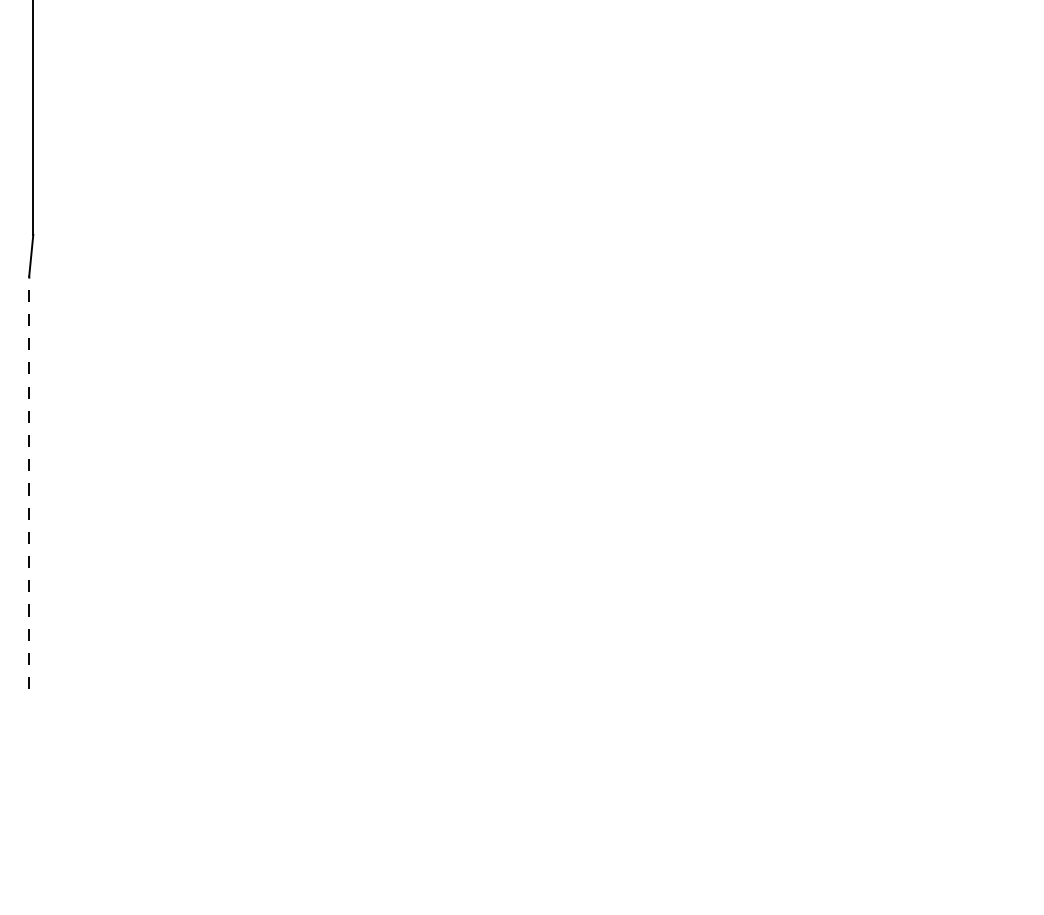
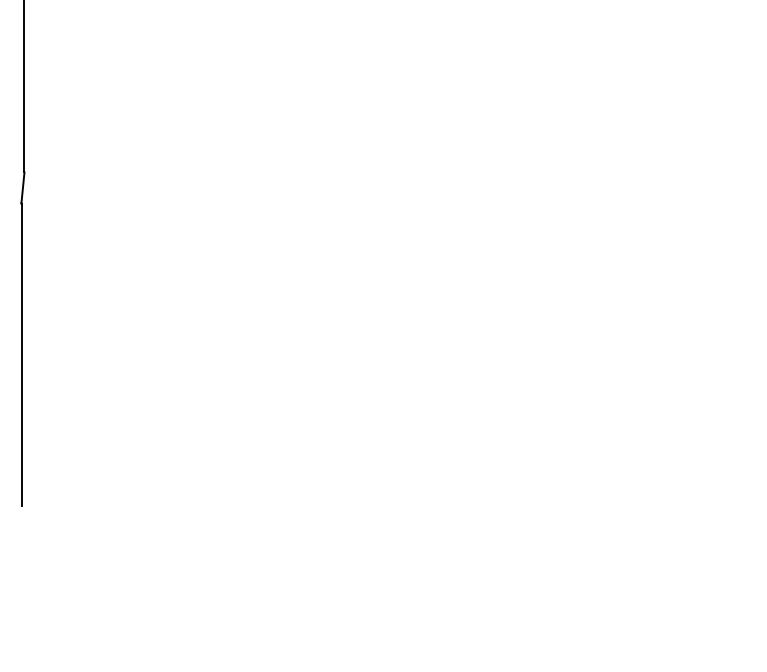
line: (29, 482) -> (21, 354), dashed -> solid

